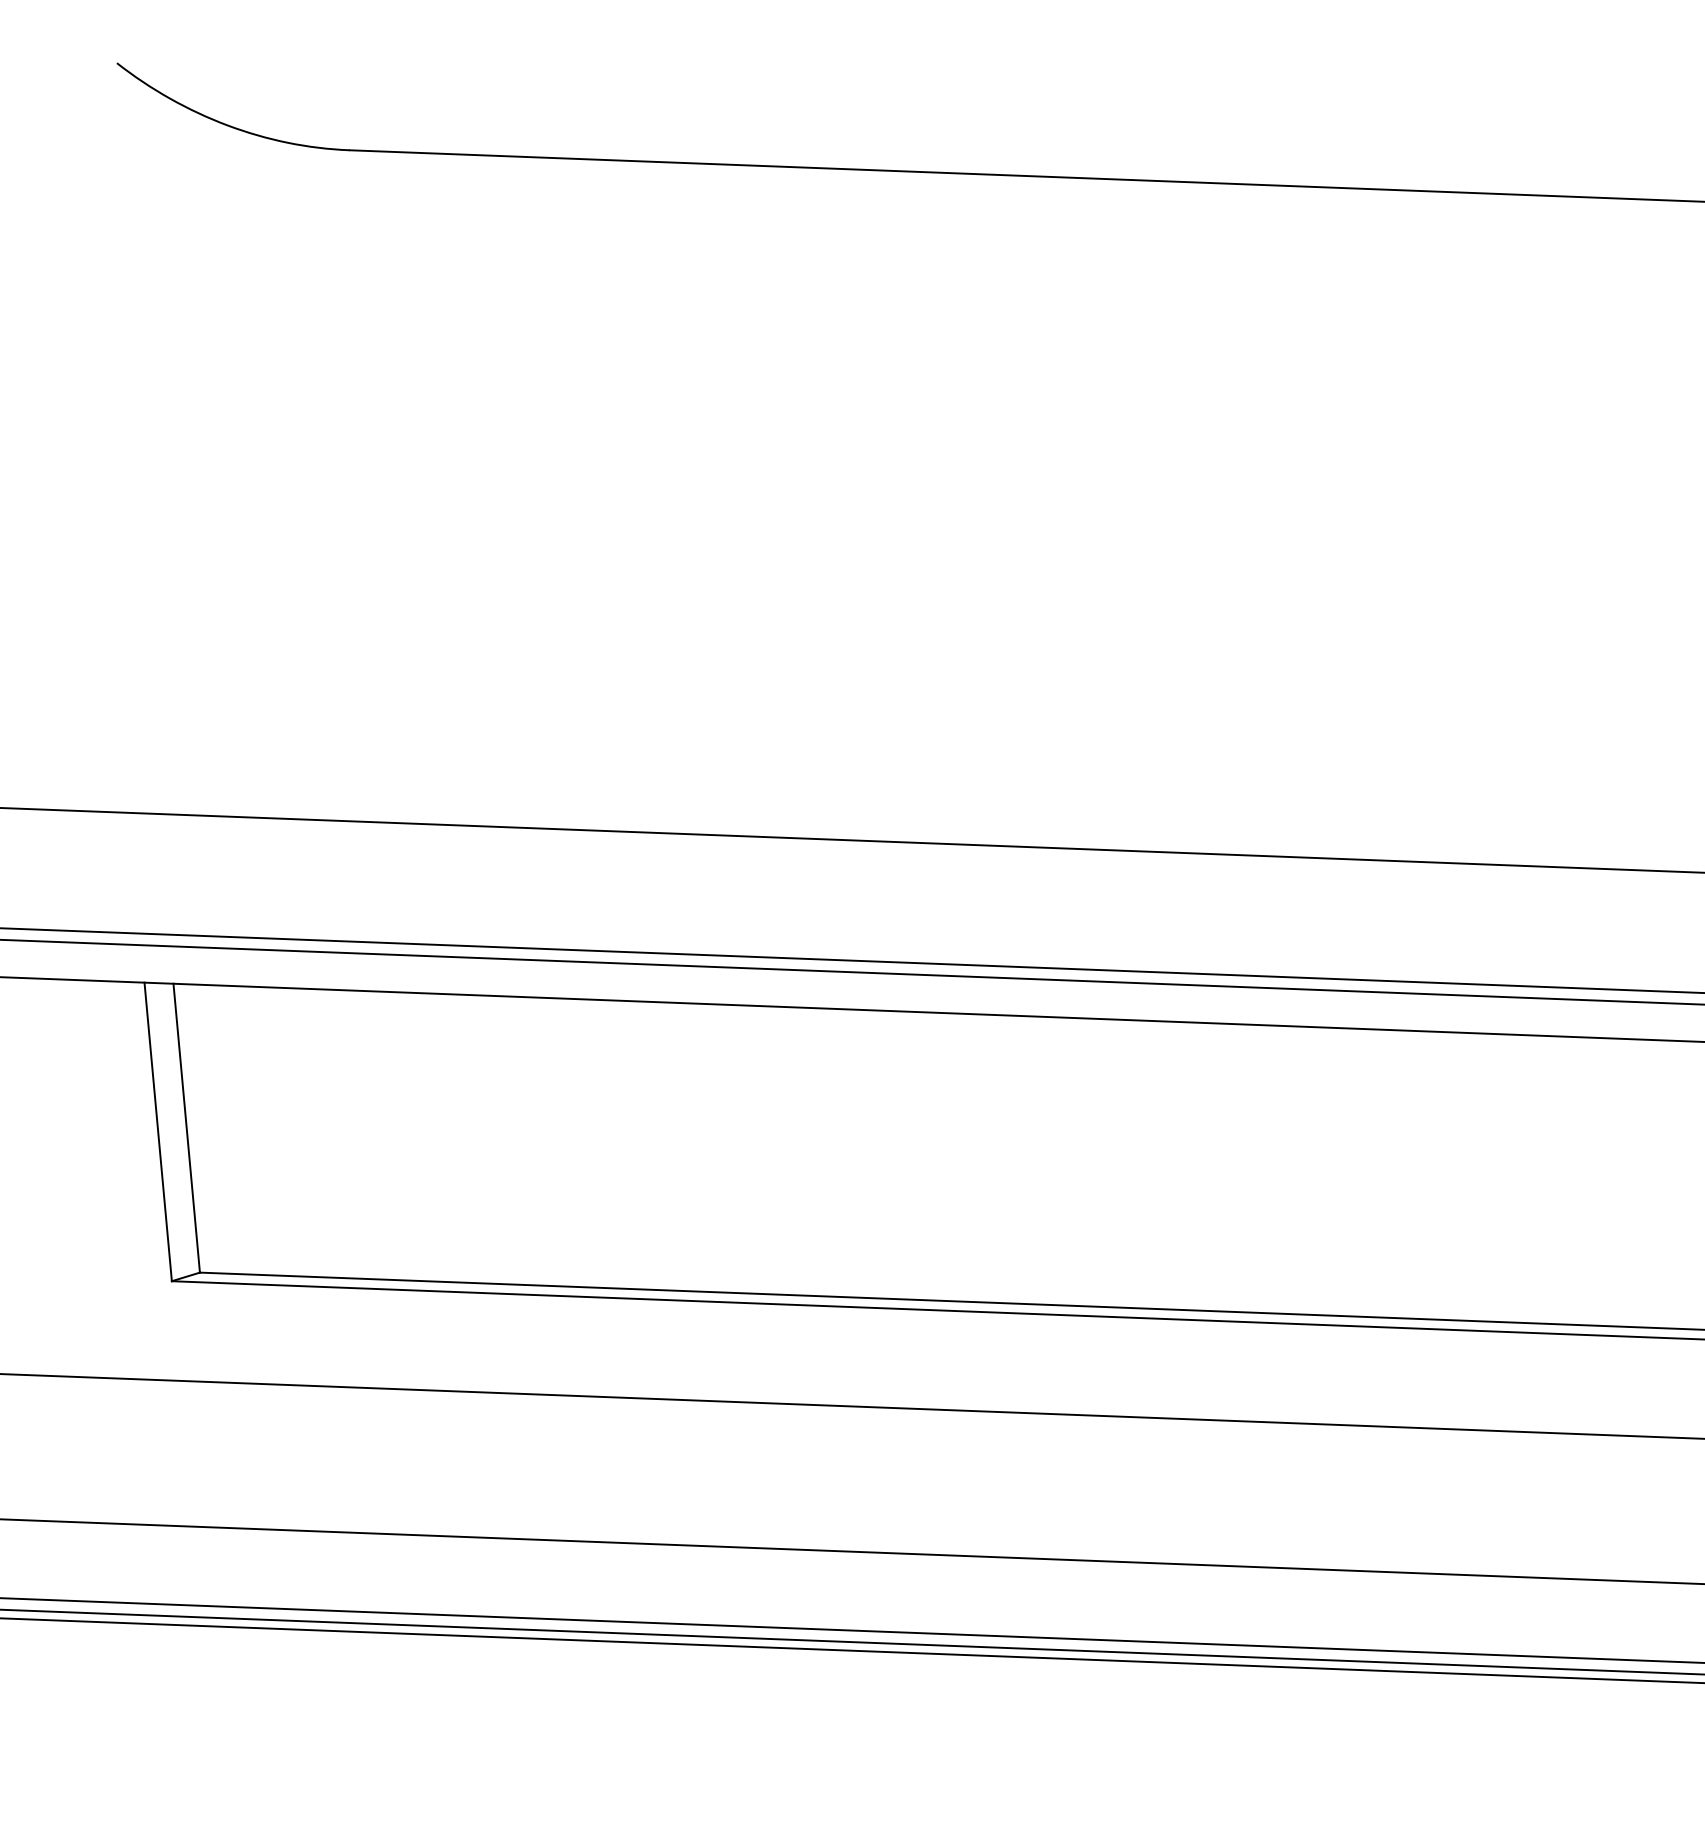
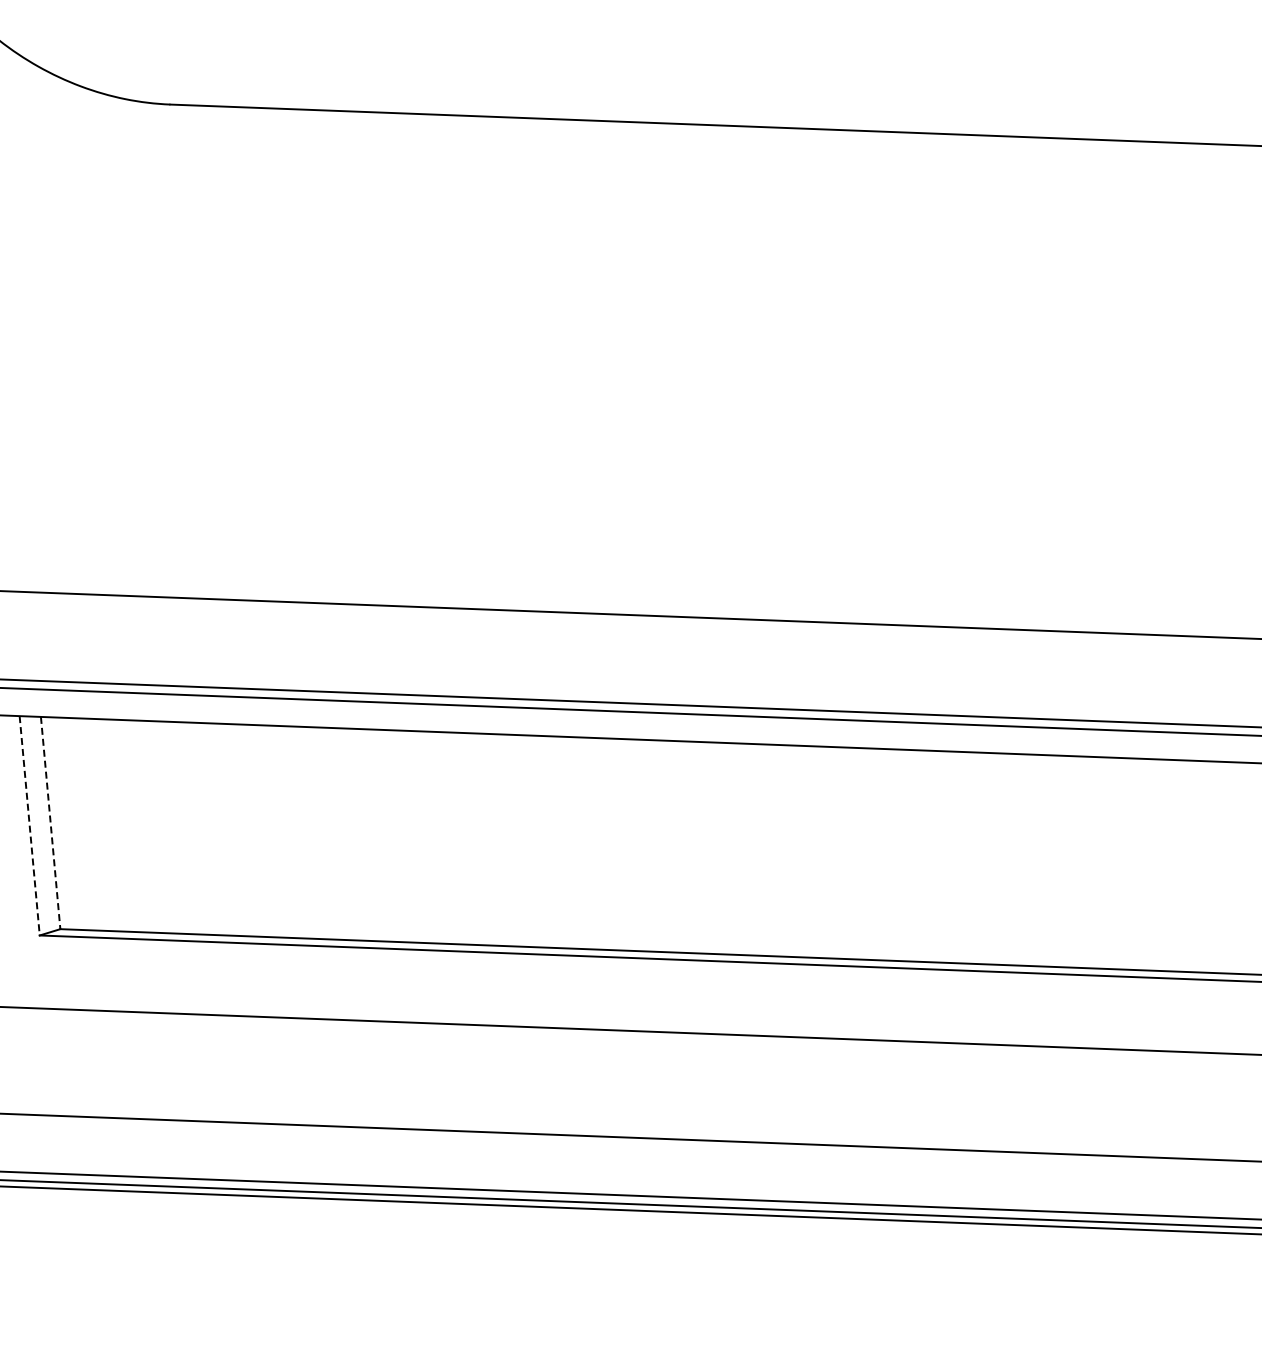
line: (186, 1128) -> (50, 823), solid -> dashed
line: (157, 1132) -> (29, 826), solid -> dashed

